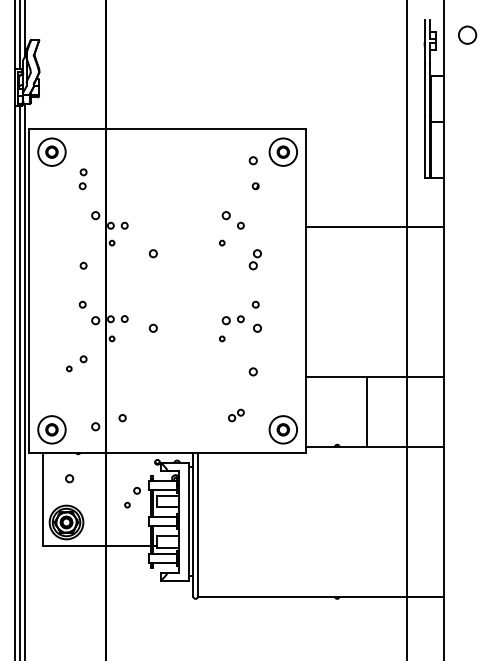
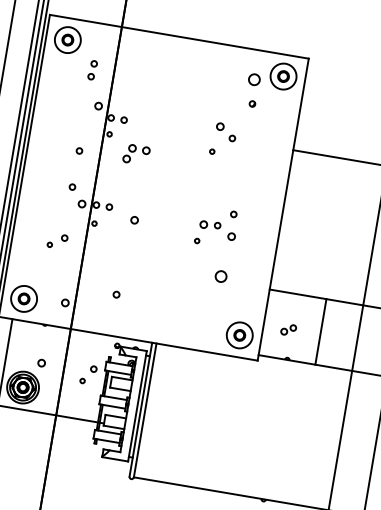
circle: (252, 160) -> (253, 79), size x1.6
part: (254, 259) -> (128, 153), moved
circle: (252, 371) -> (220, 276), size x1.6
part: (236, 415) -> (288, 329), moved
circle: (122, 418) -> (116, 295), moved
circle: (69, 478) -> (41, 362), moved

